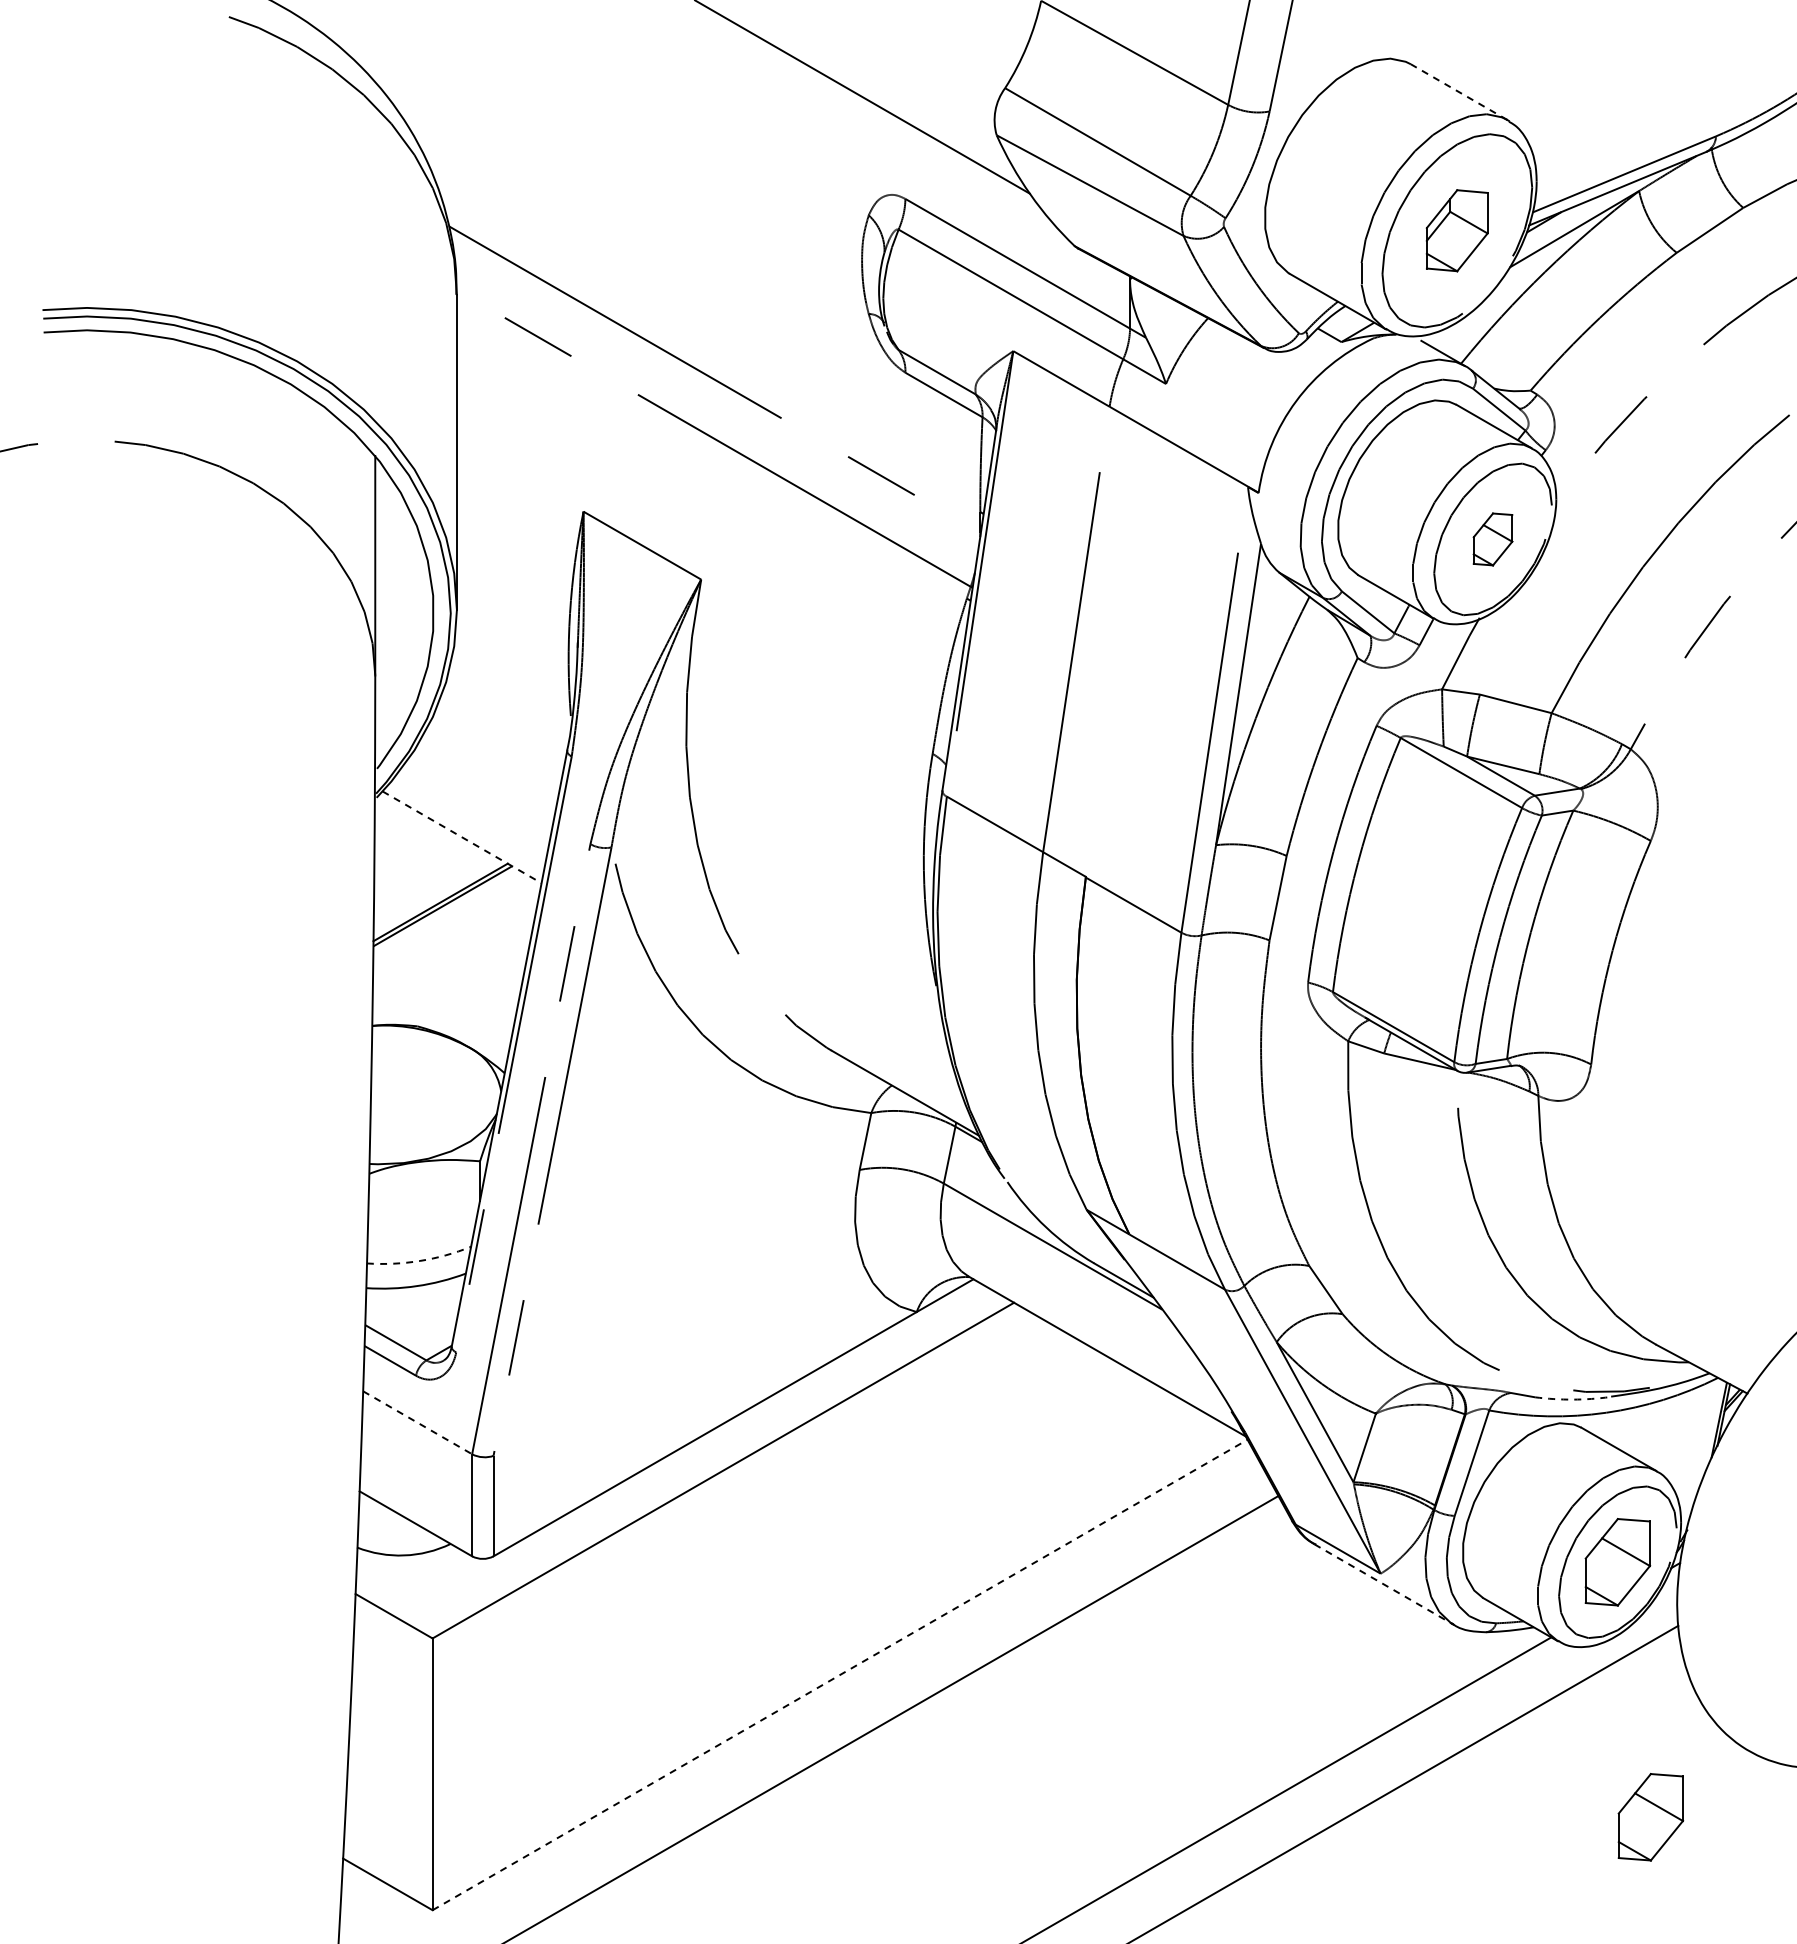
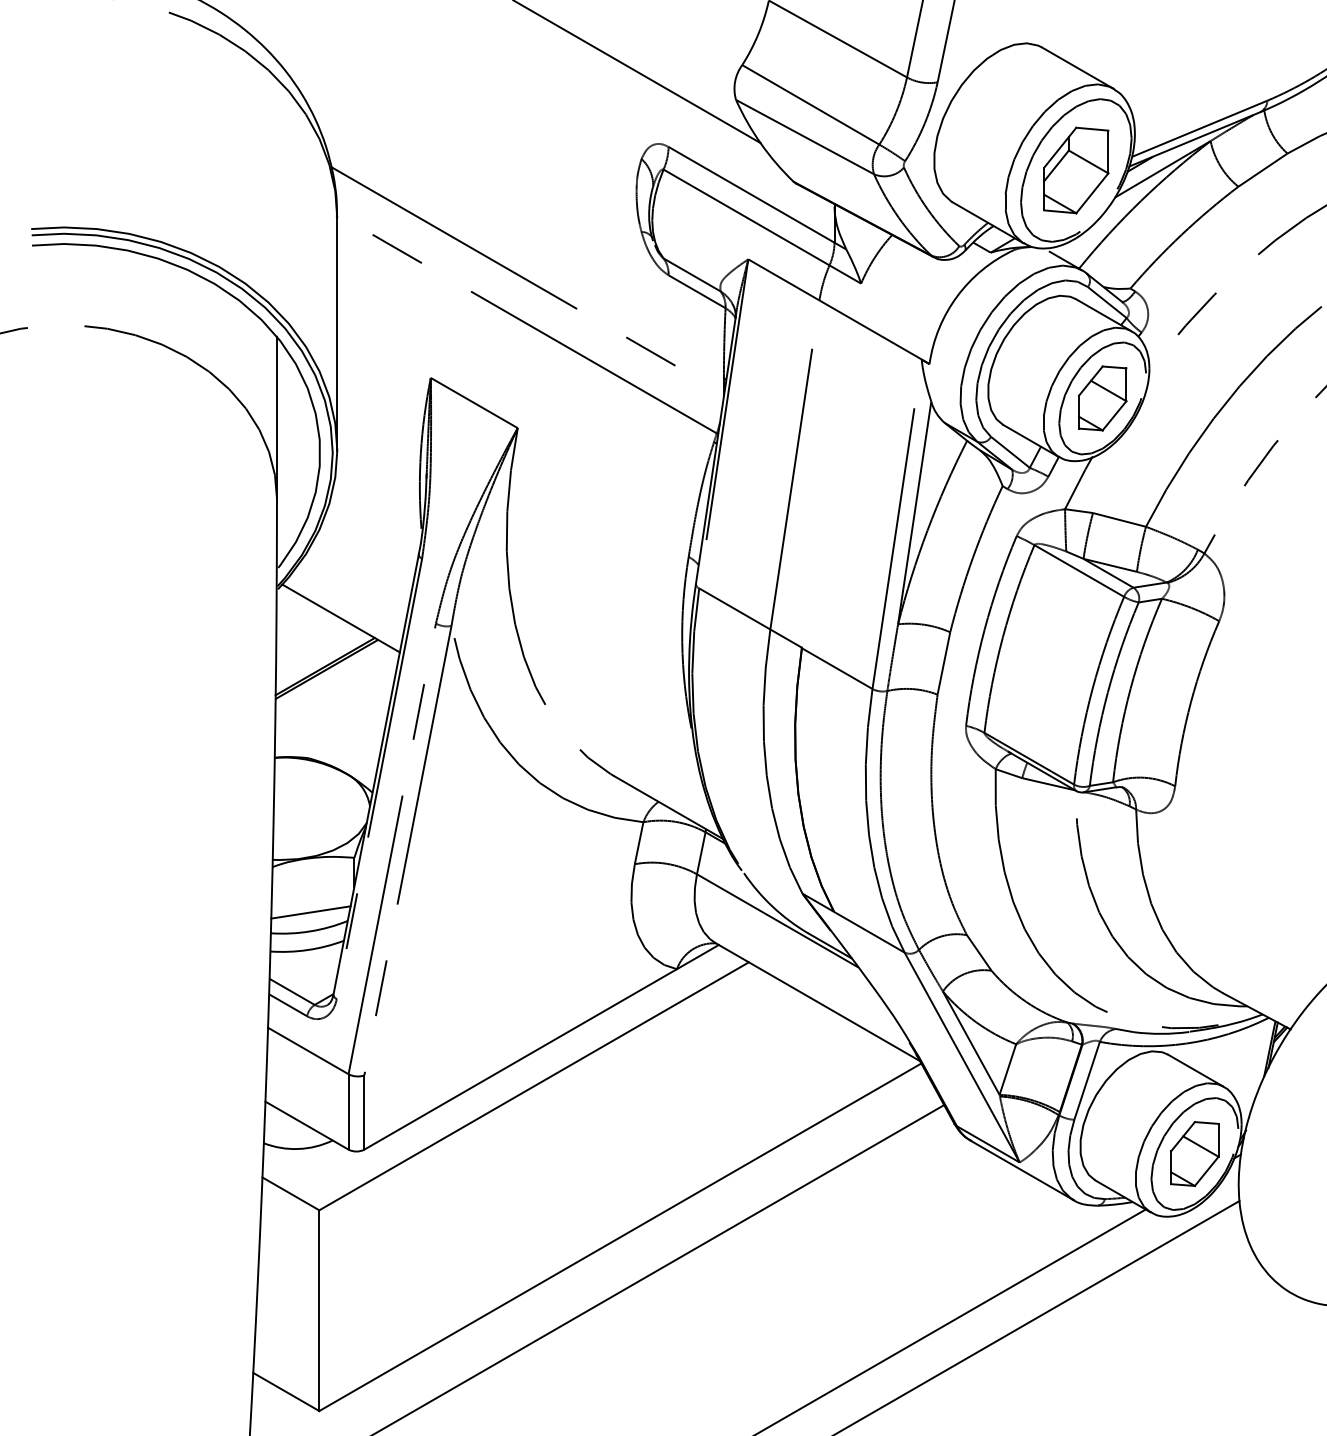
line: (1459, 92) -> (1077, 68), dashed -> solid
part: (1456, 230) -> (1075, 170), size x1.43
part: (1492, 539) -> (1102, 398), size x1.67
line: (462, 837) -> (341, 618), dashed -> solid
line: (420, 1234) -> (310, 911), added
arc: (420, 1260) -> (310, 931), dashed -> solid
arc: (1572, 1399) -> (1161, 1033), dashed -> solid
line: (417, 1422) -> (308, 1050), dashed -> solid
line: (1384, 1584) -> (1022, 1170), dashed -> solid
line: (840, 1674) -> (620, 1236), dashed -> solid
part: (1650, 1817) -> (1219, 1342), removed

